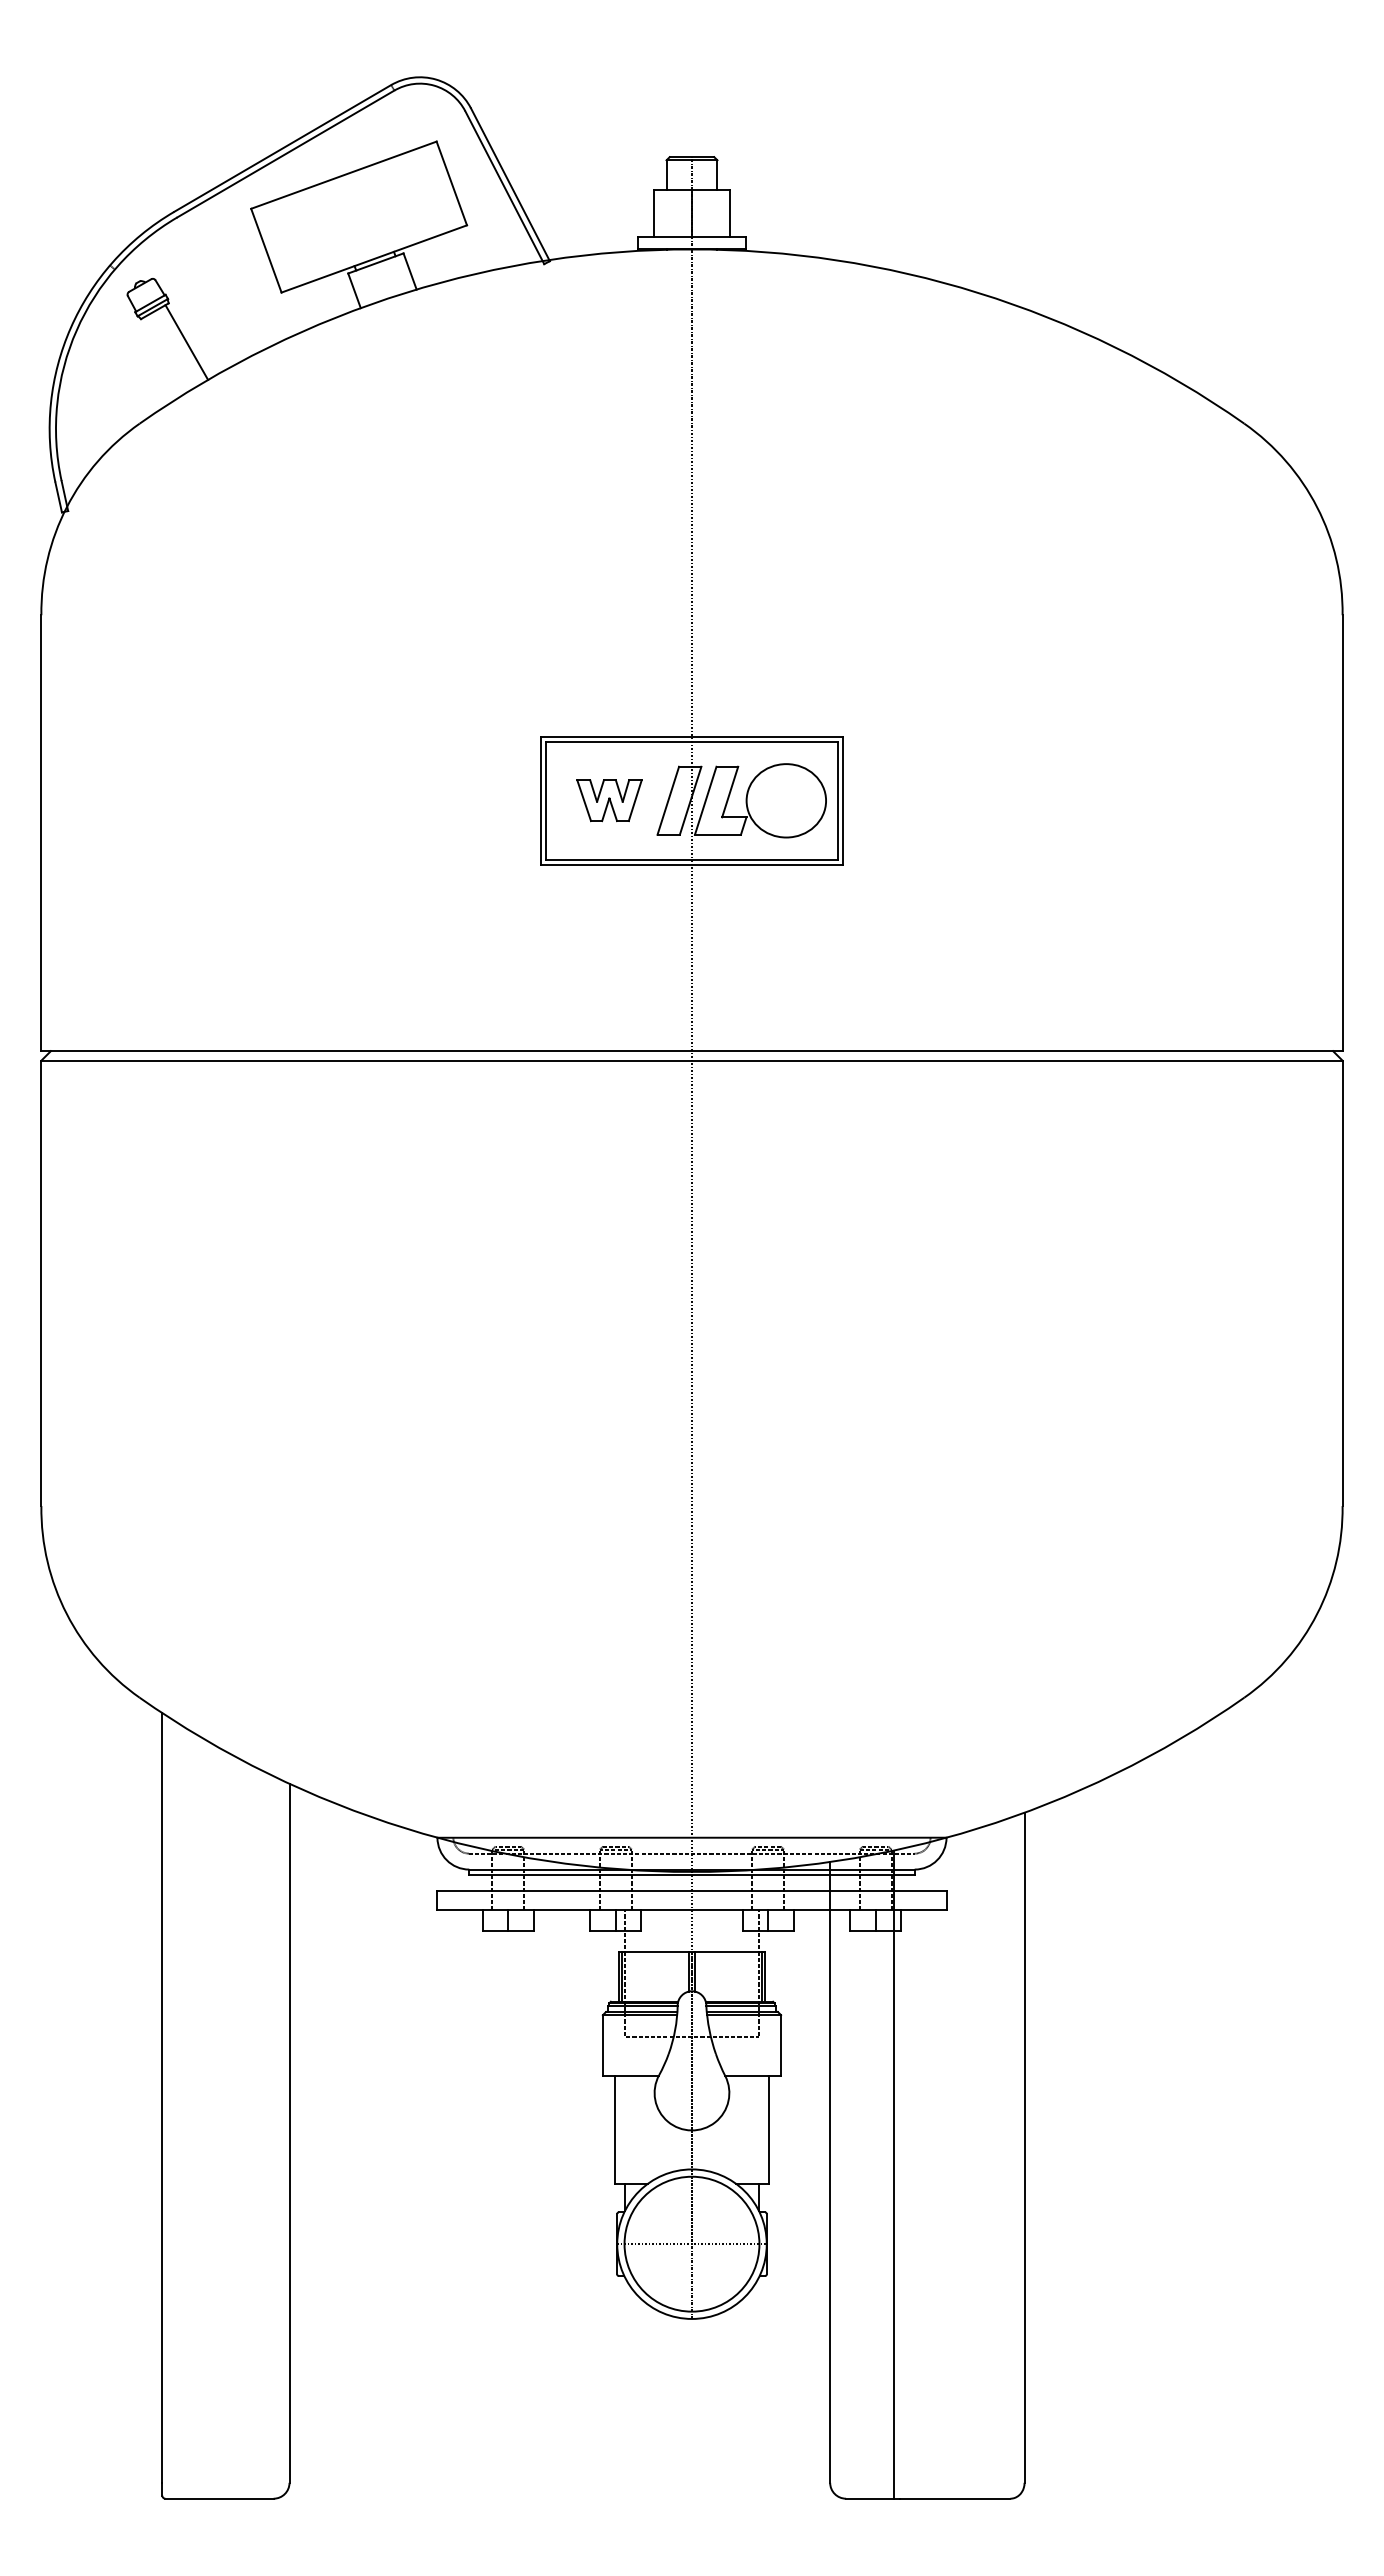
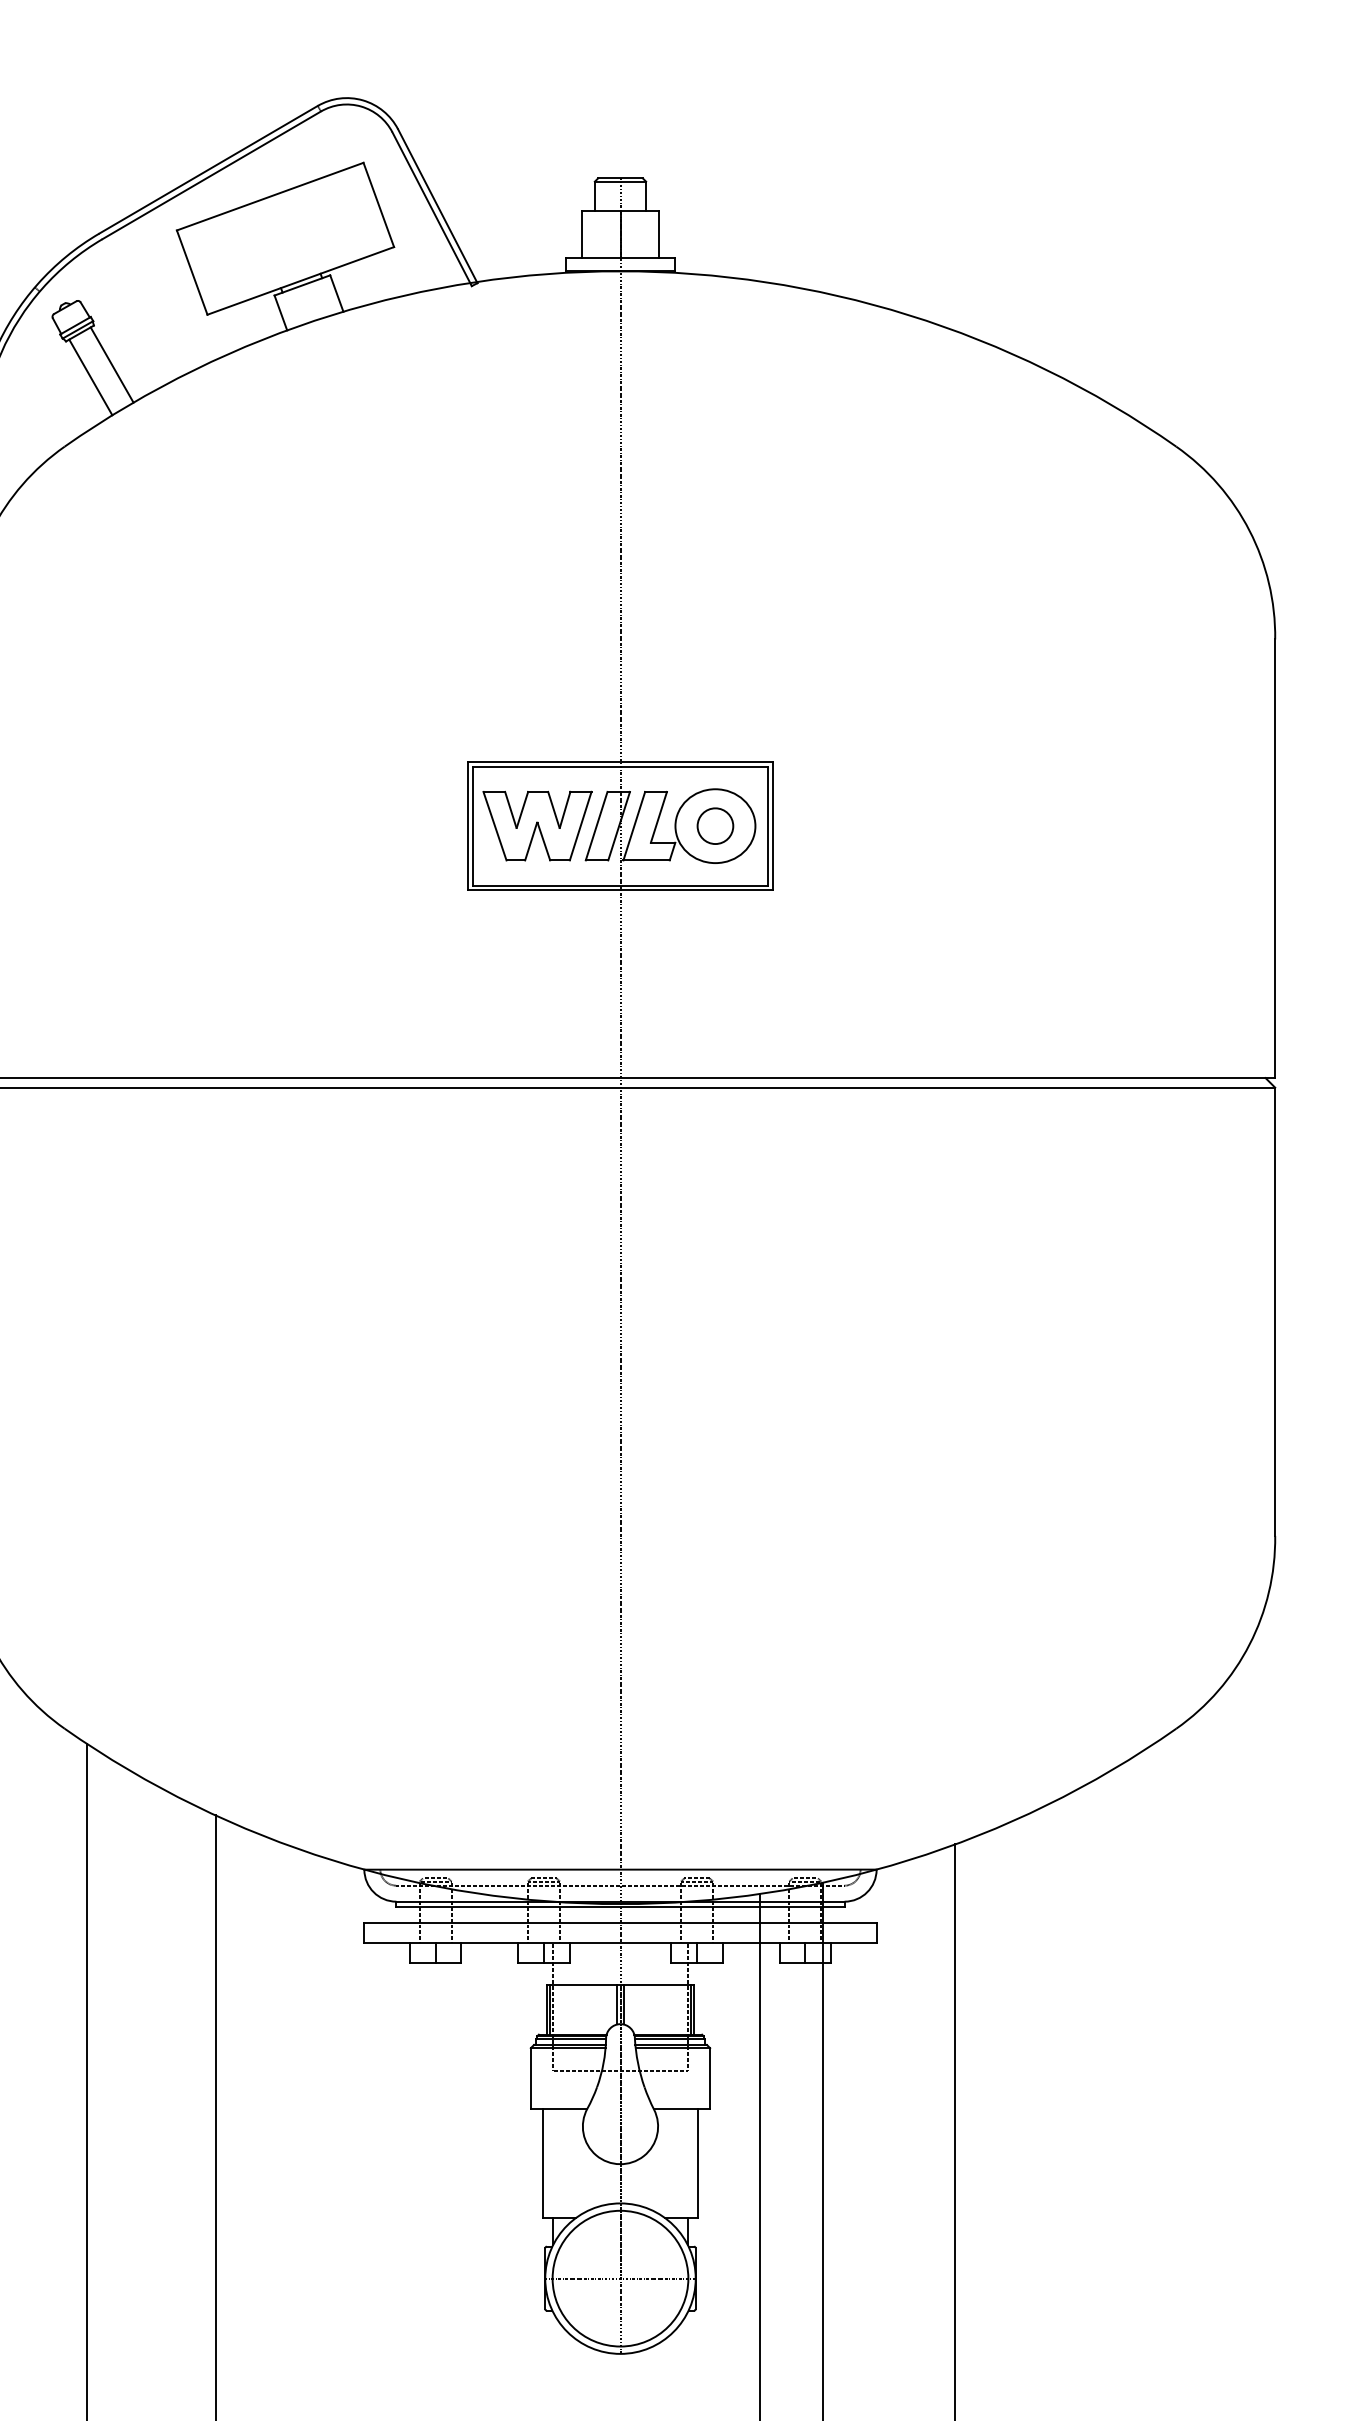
line: (165, 354) -> (90, 377), added
part: (609, 800) -> (537, 825), size x1.67
part: (785, 800) -> (714, 825), added

